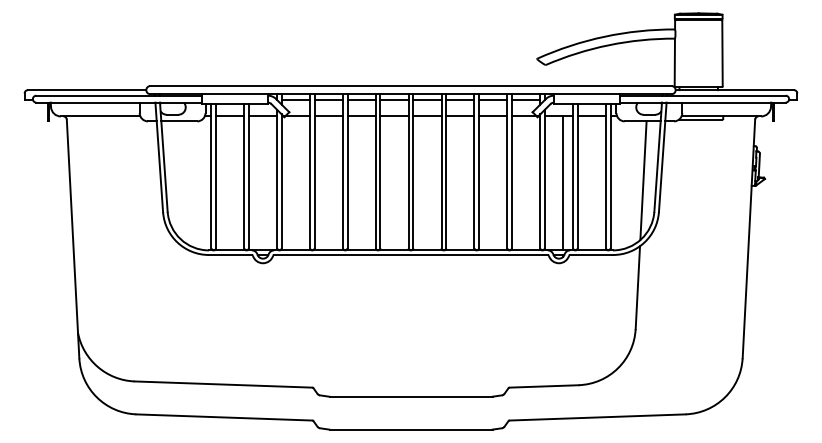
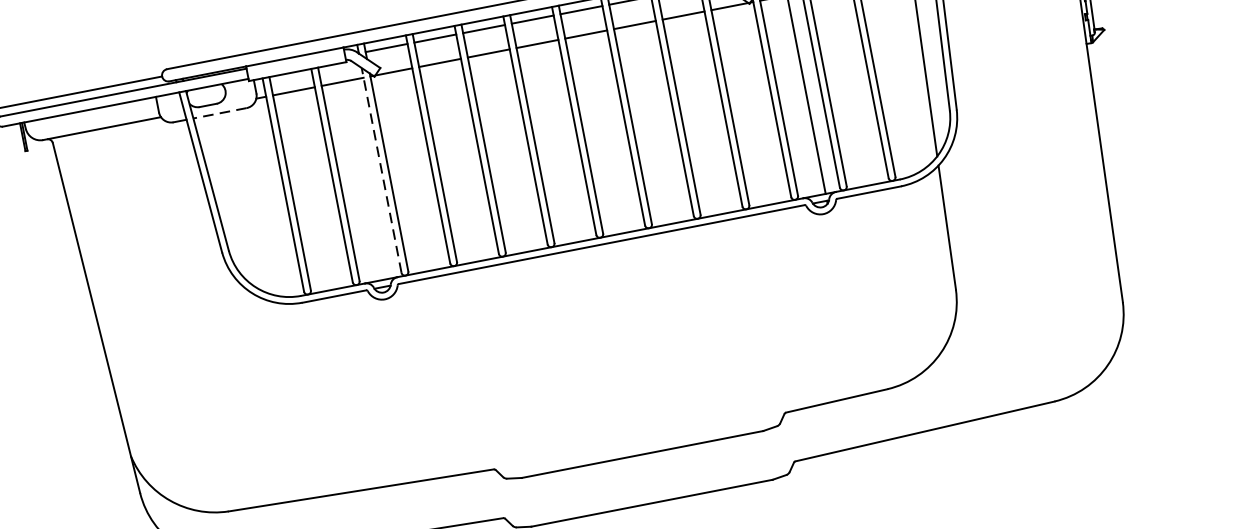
line: (179, 121) -> (220, 113), solid -> dashed
line: (277, 178) -> (381, 169), solid -> dashed

